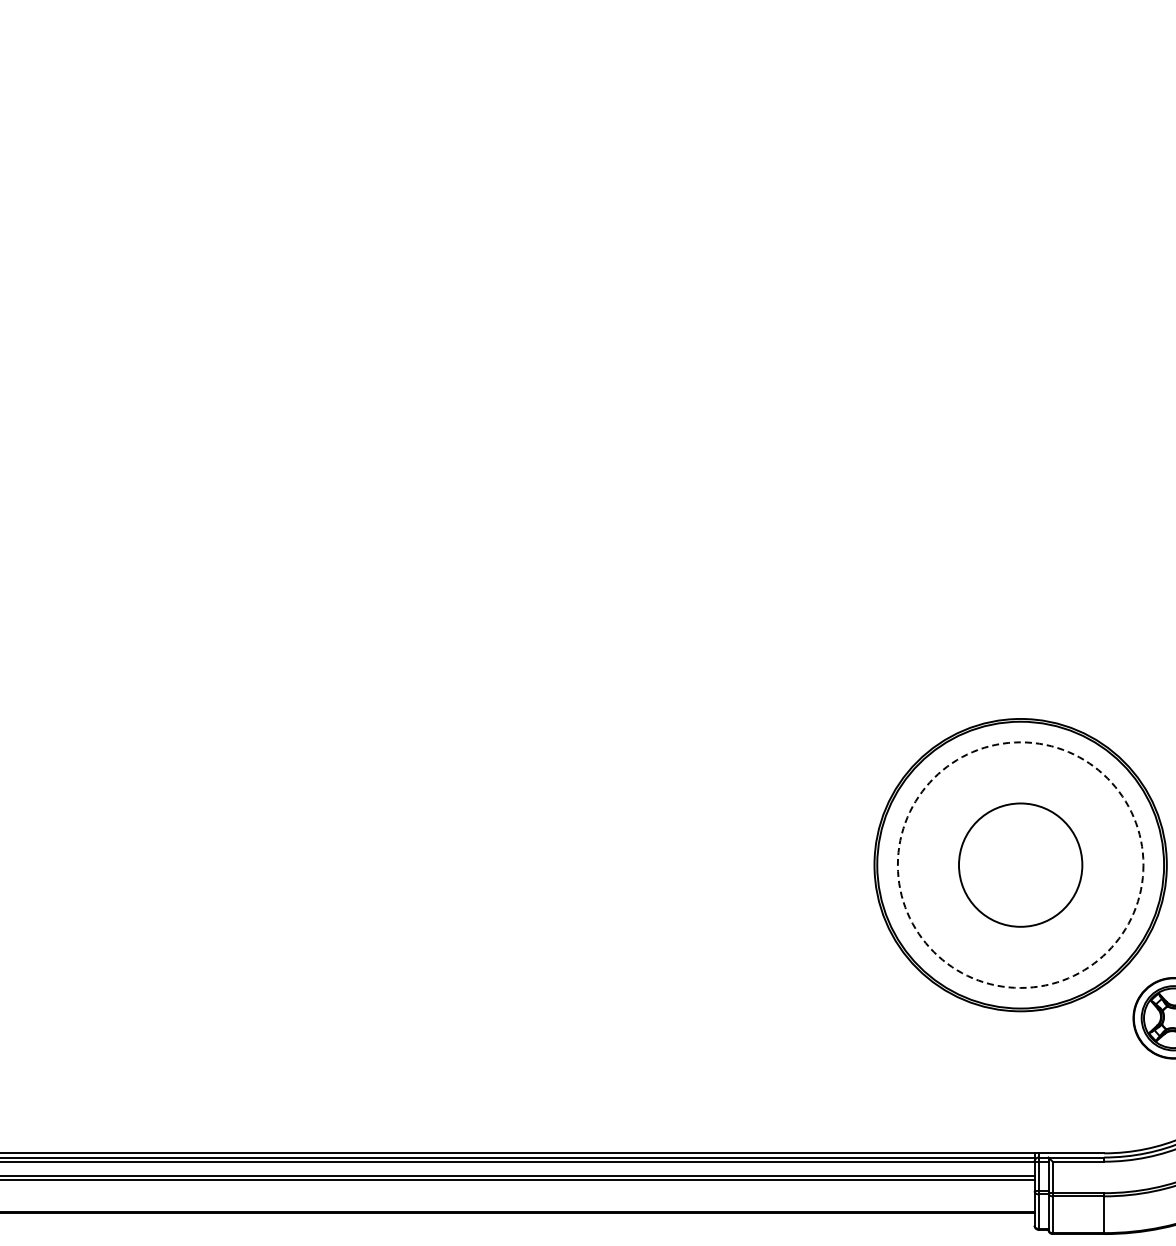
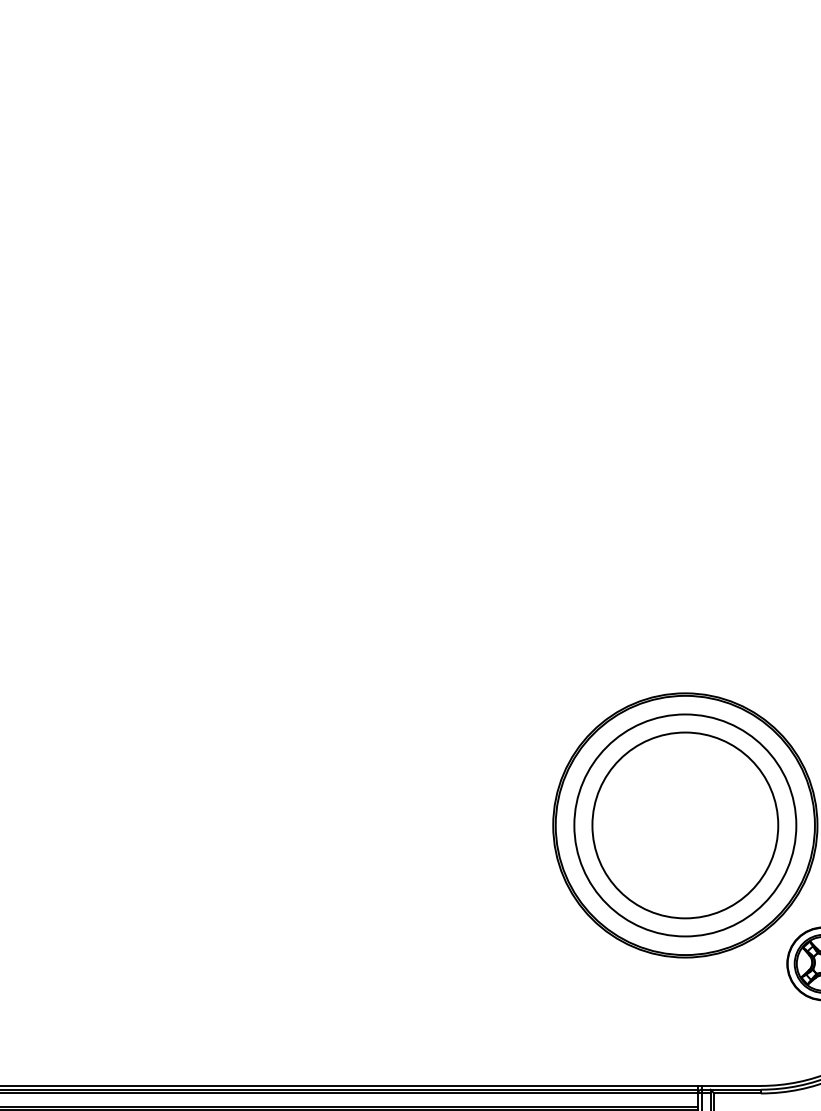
circle: (1020, 864) -> (685, 824), dashed -> solid
circle: (1020, 864) -> (685, 824), size x1.67

